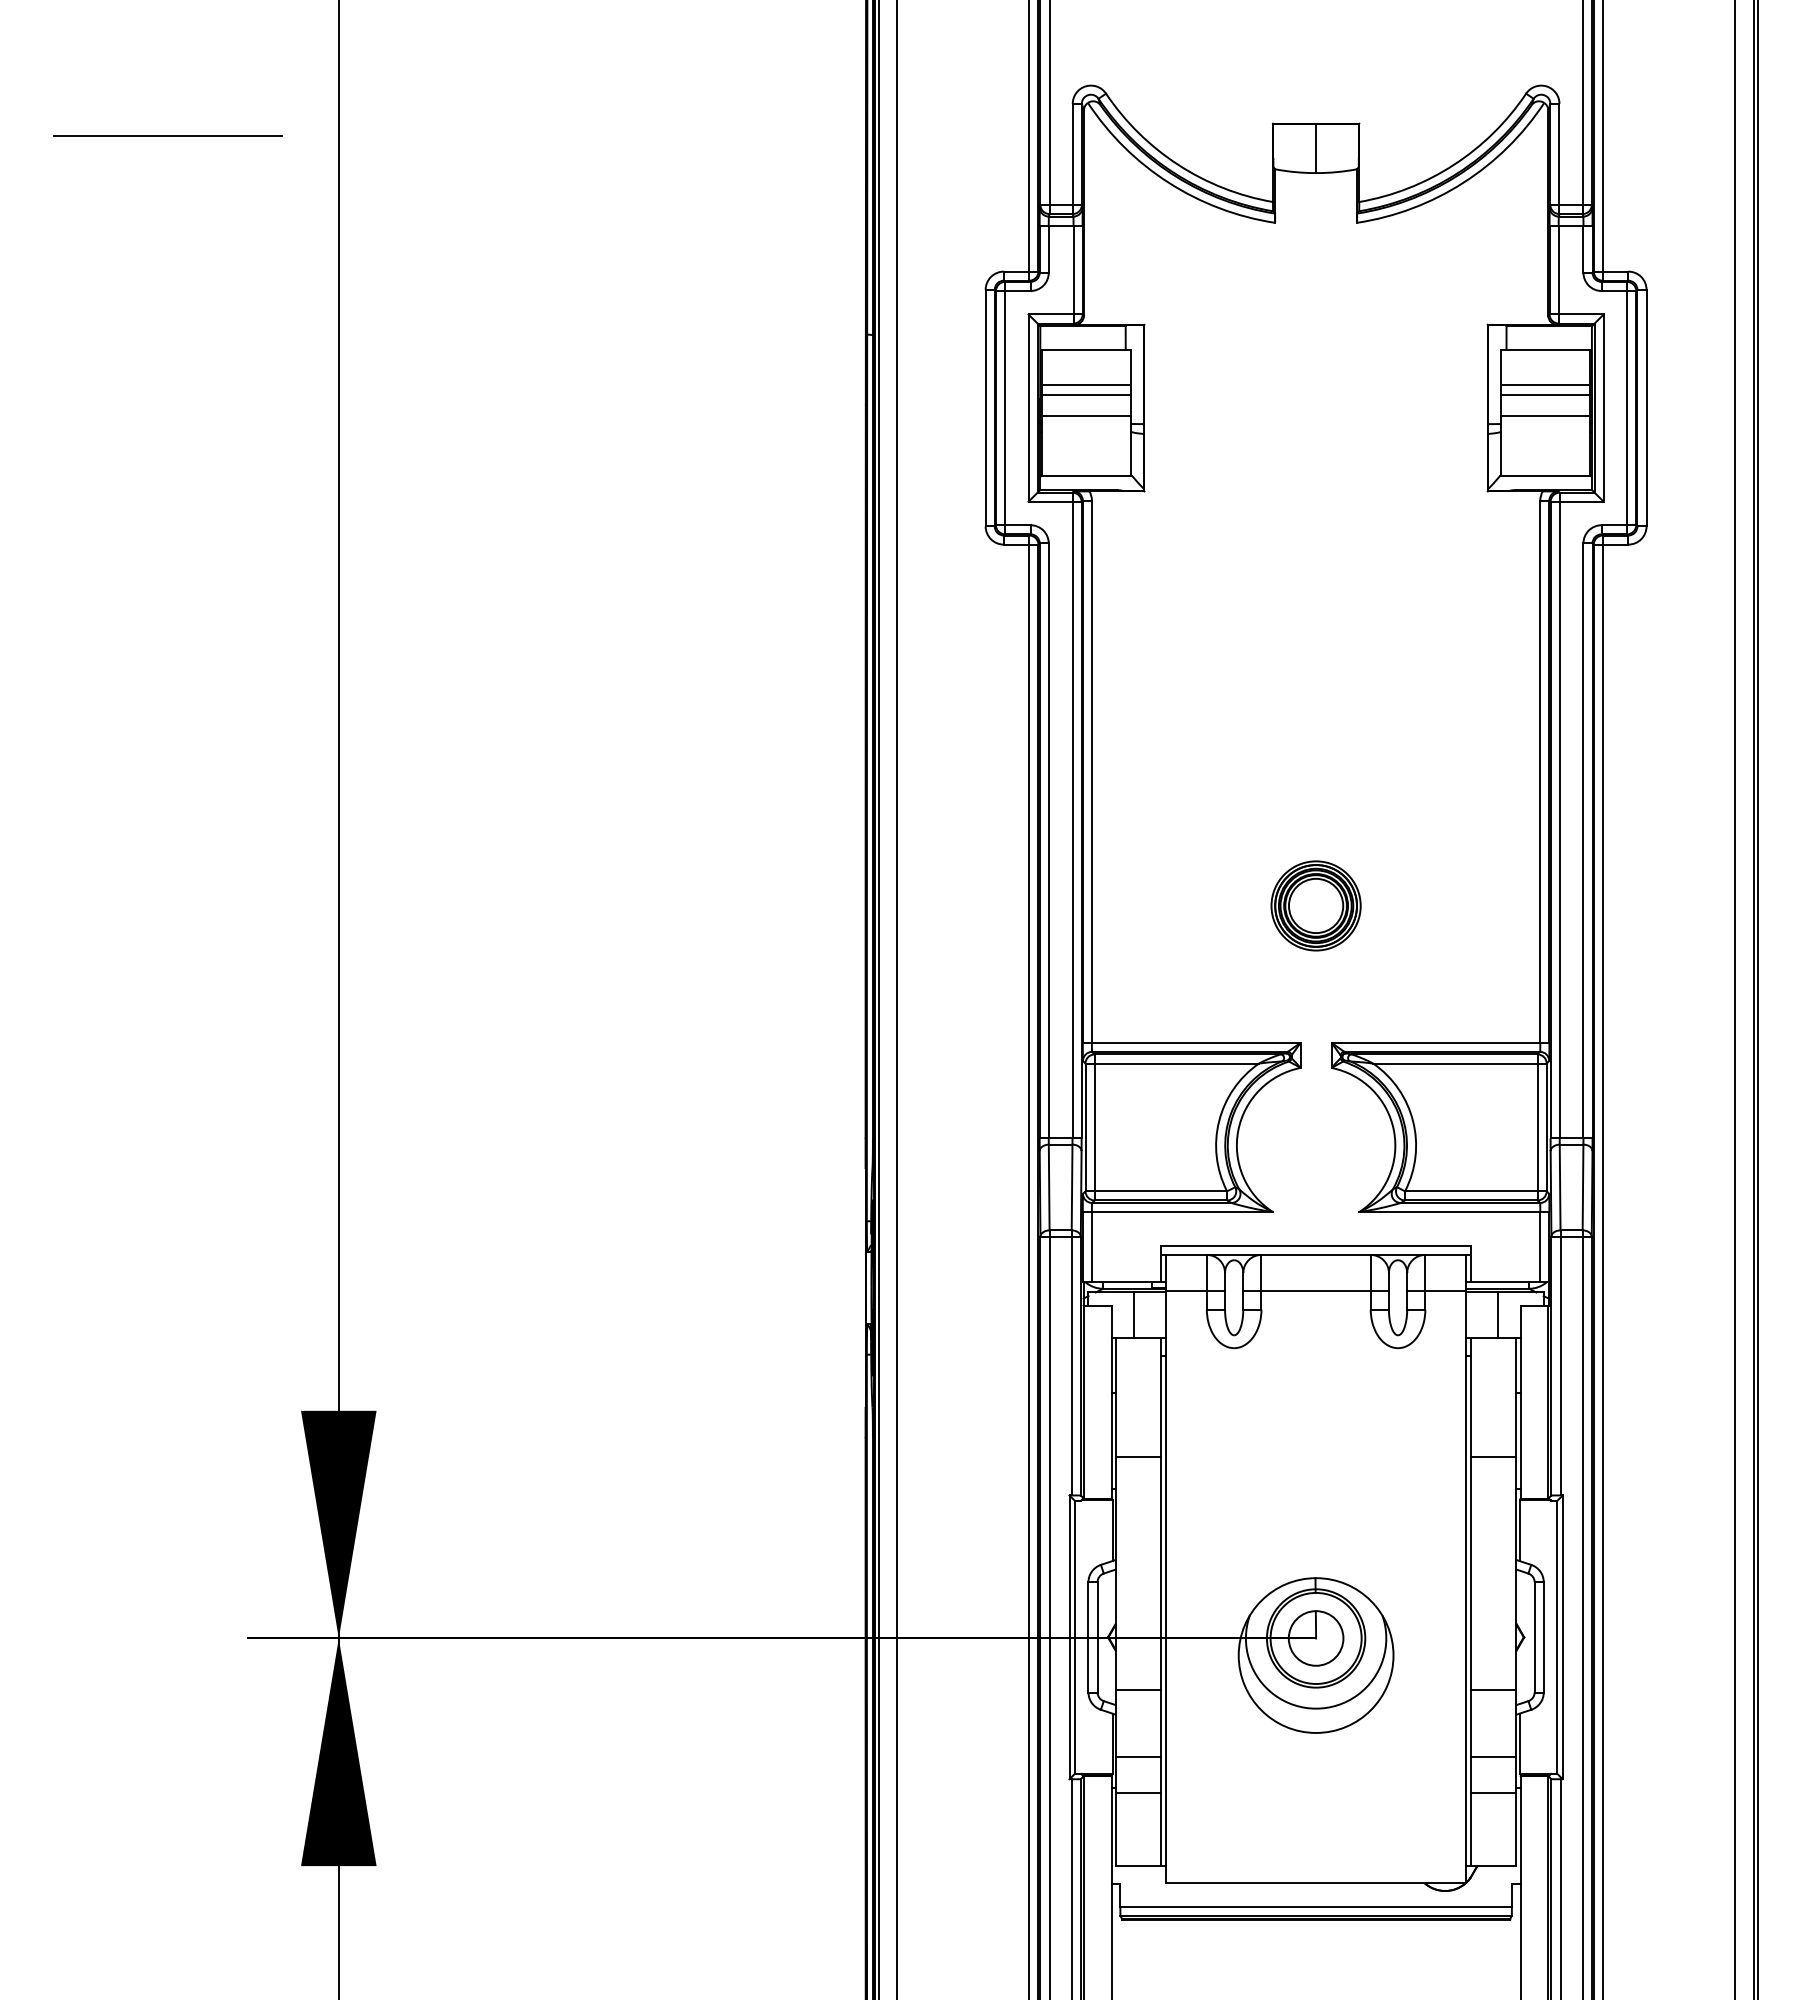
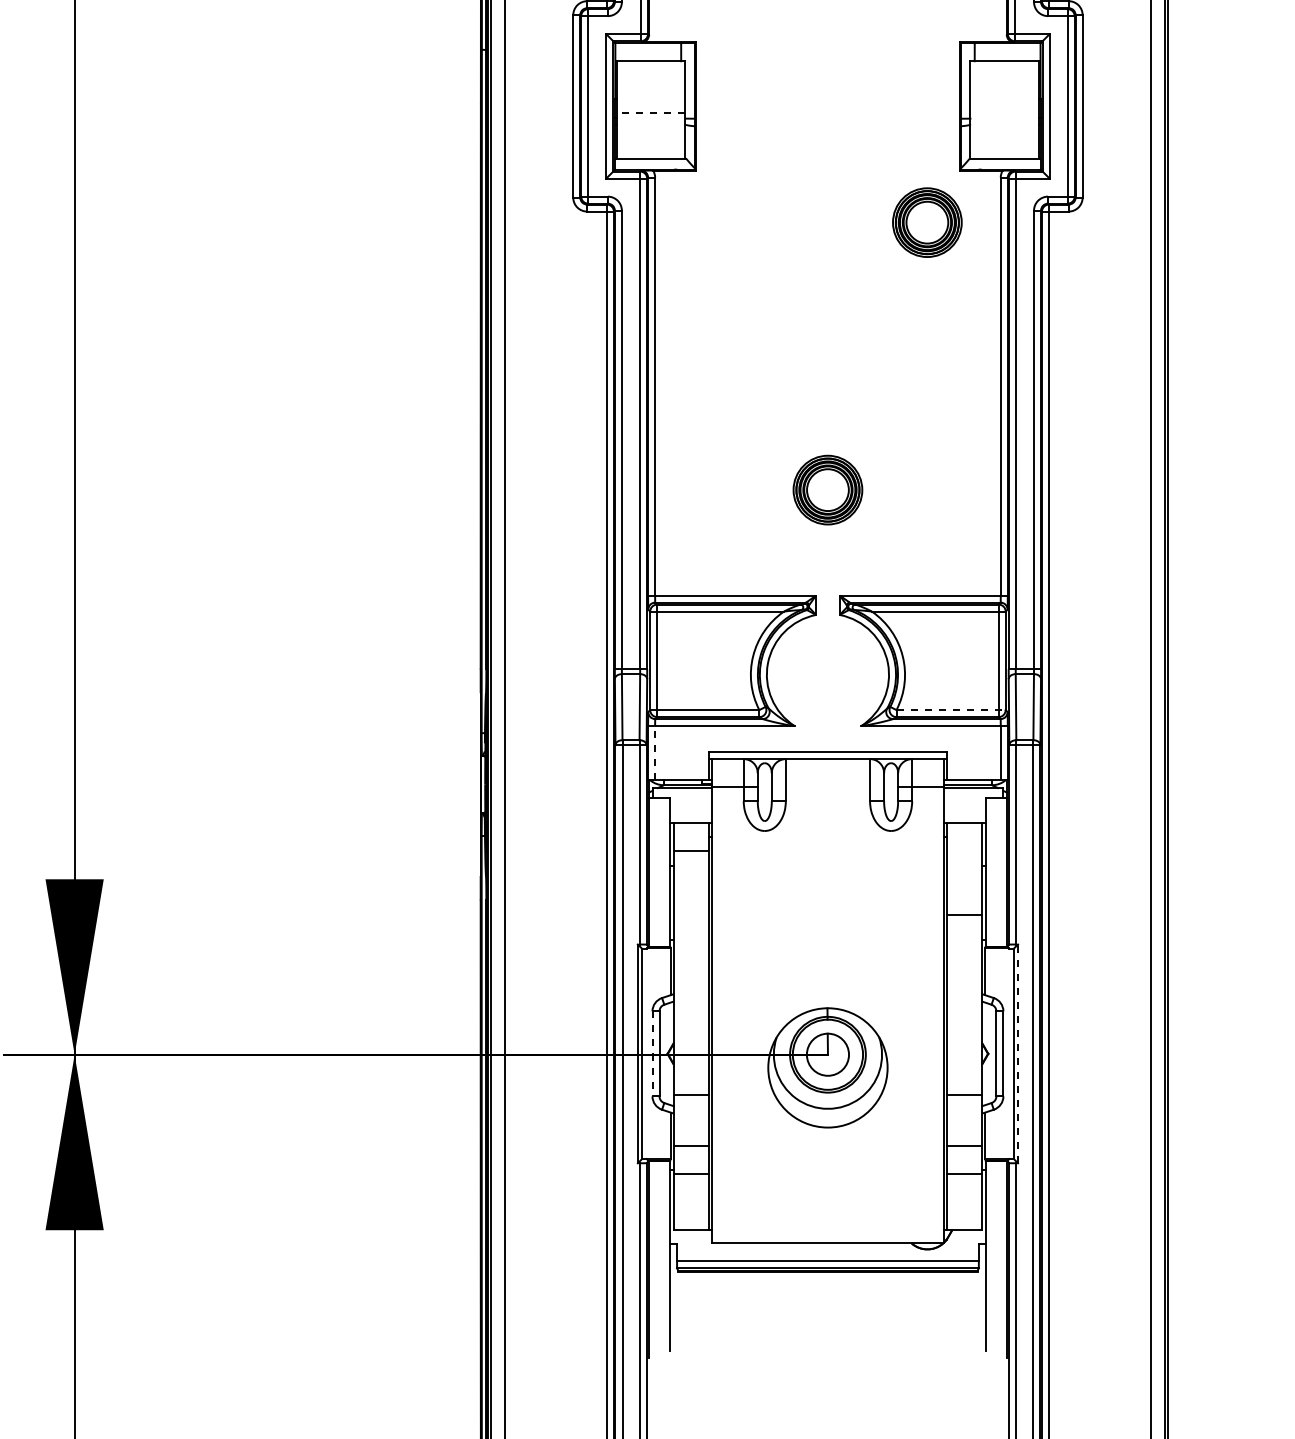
line: (1086, 384) -> (650, 88), removed
line: (1545, 384) -> (1004, 88), removed
line: (1086, 394) -> (650, 95), removed
line: (1545, 394) -> (1004, 95), removed
line: (1086, 416) -> (650, 112), solid -> dashed
line: (1545, 416) -> (1004, 112), removed
part: (1444, 558) -> (926, 222), added
line: (1475, 1191) -> (950, 710), solid -> dashed
line: (1091, 1246) -> (654, 752), solid -> dashed
line: (1315, 1291) -> (827, 787), removed
line: (1134, 1314) -> (687, 805), removed
line: (1498, 1314) -> (968, 805), removed
line: (1138, 1456) -> (691, 851), moved
line: (1088, 1637) -> (652, 1054), solid -> dashed
line: (1562, 1637) -> (1017, 1054), solid -> dashed

